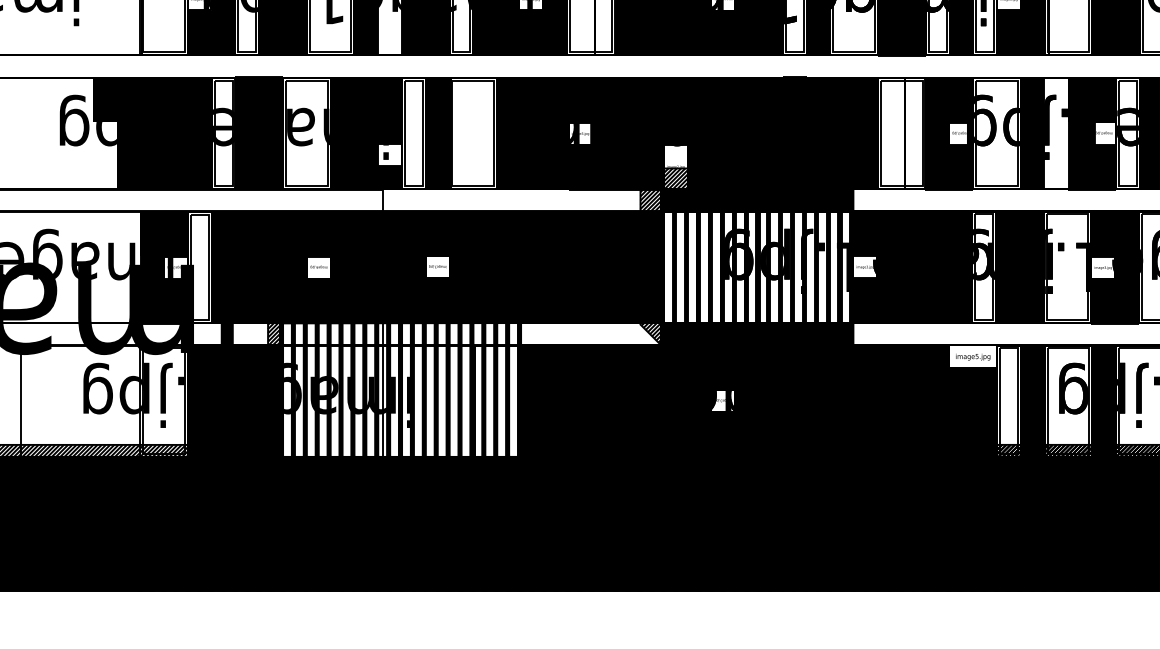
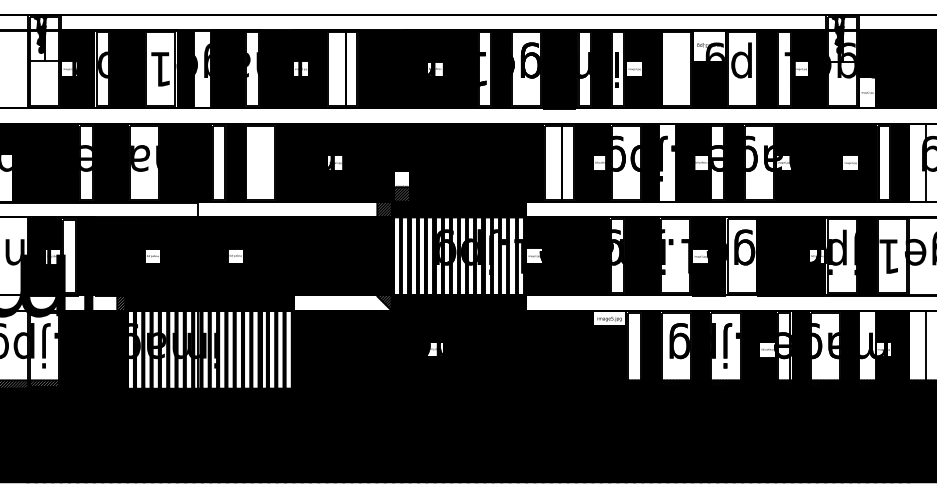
fill: (390, 154) -> (202, 177), added
fill: (400, 333) -> (209, 302), added

